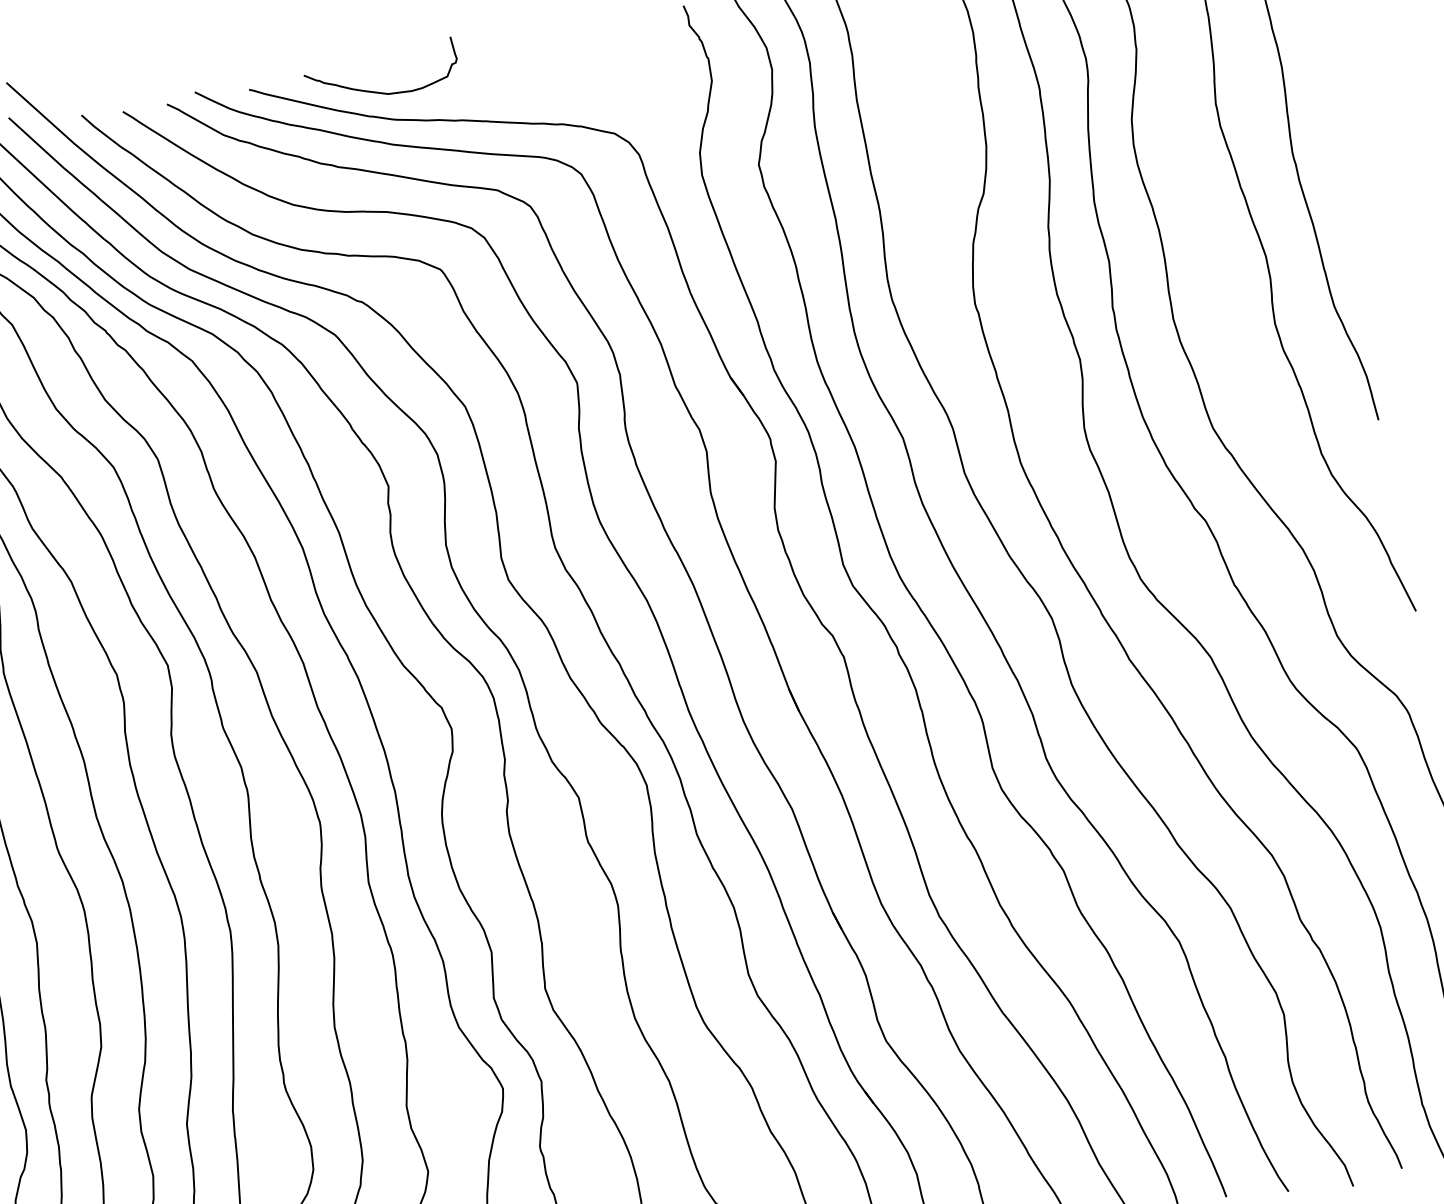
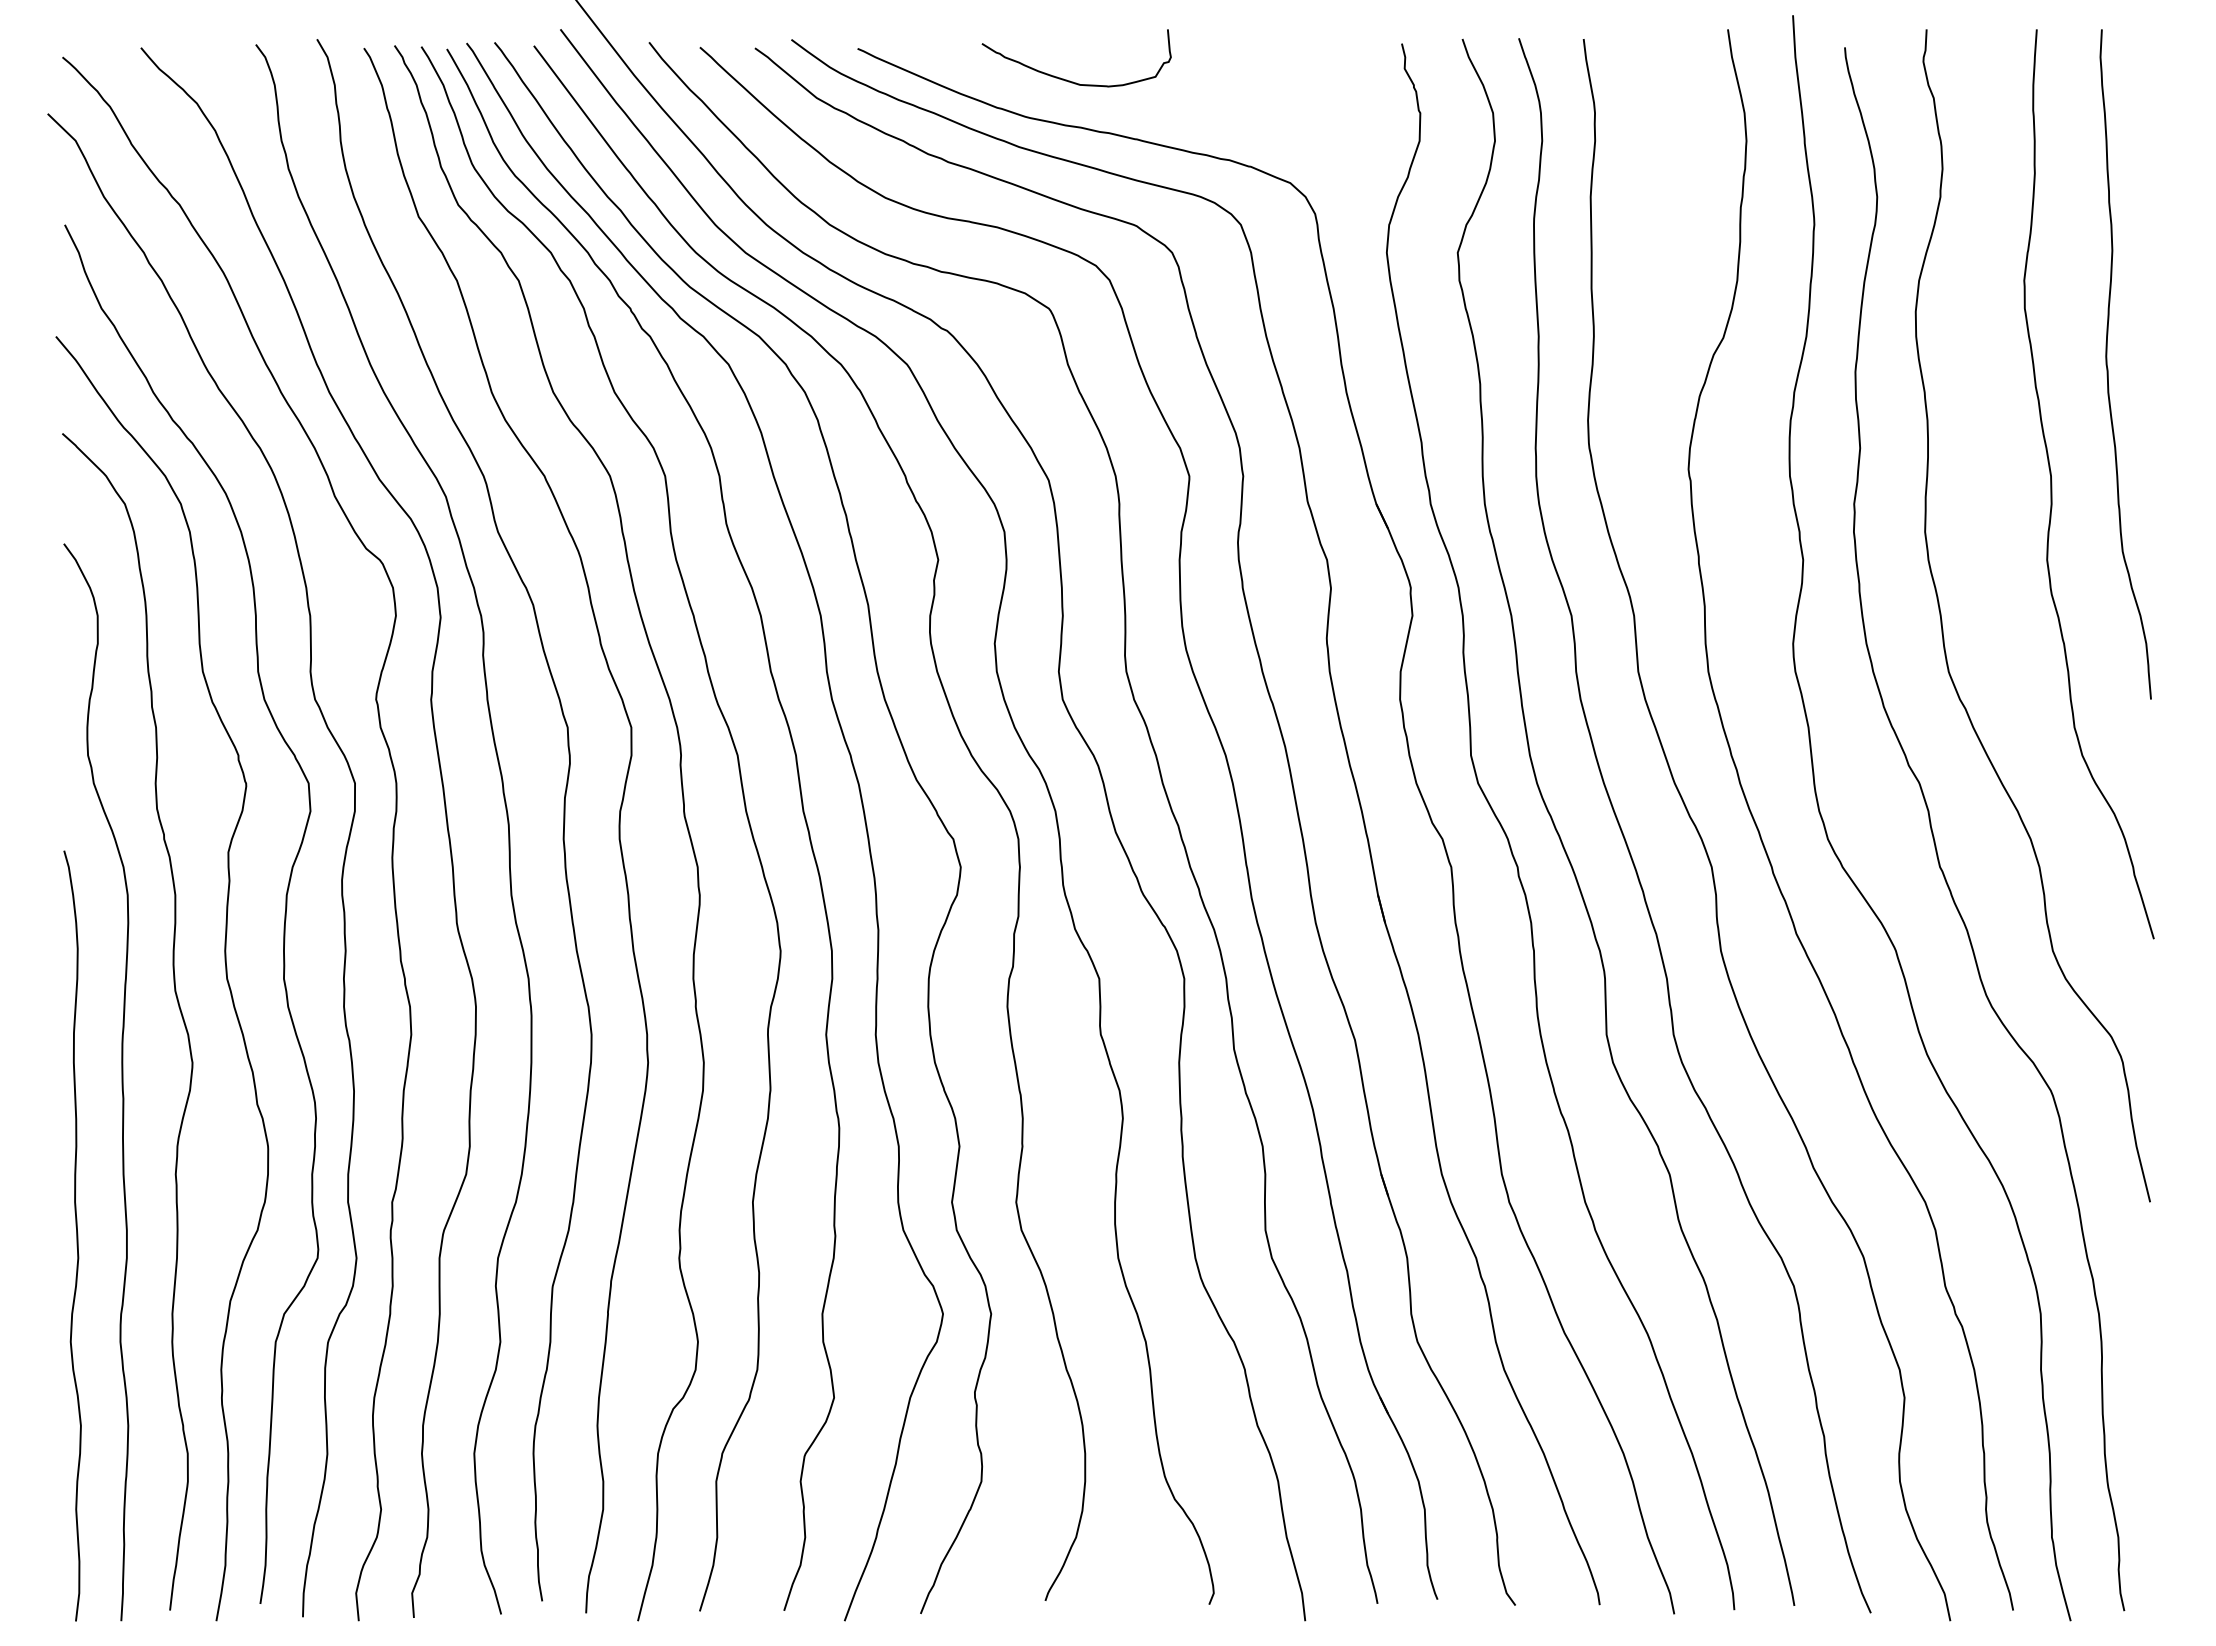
curve: (379, 91) -> (1070, 80), moved

